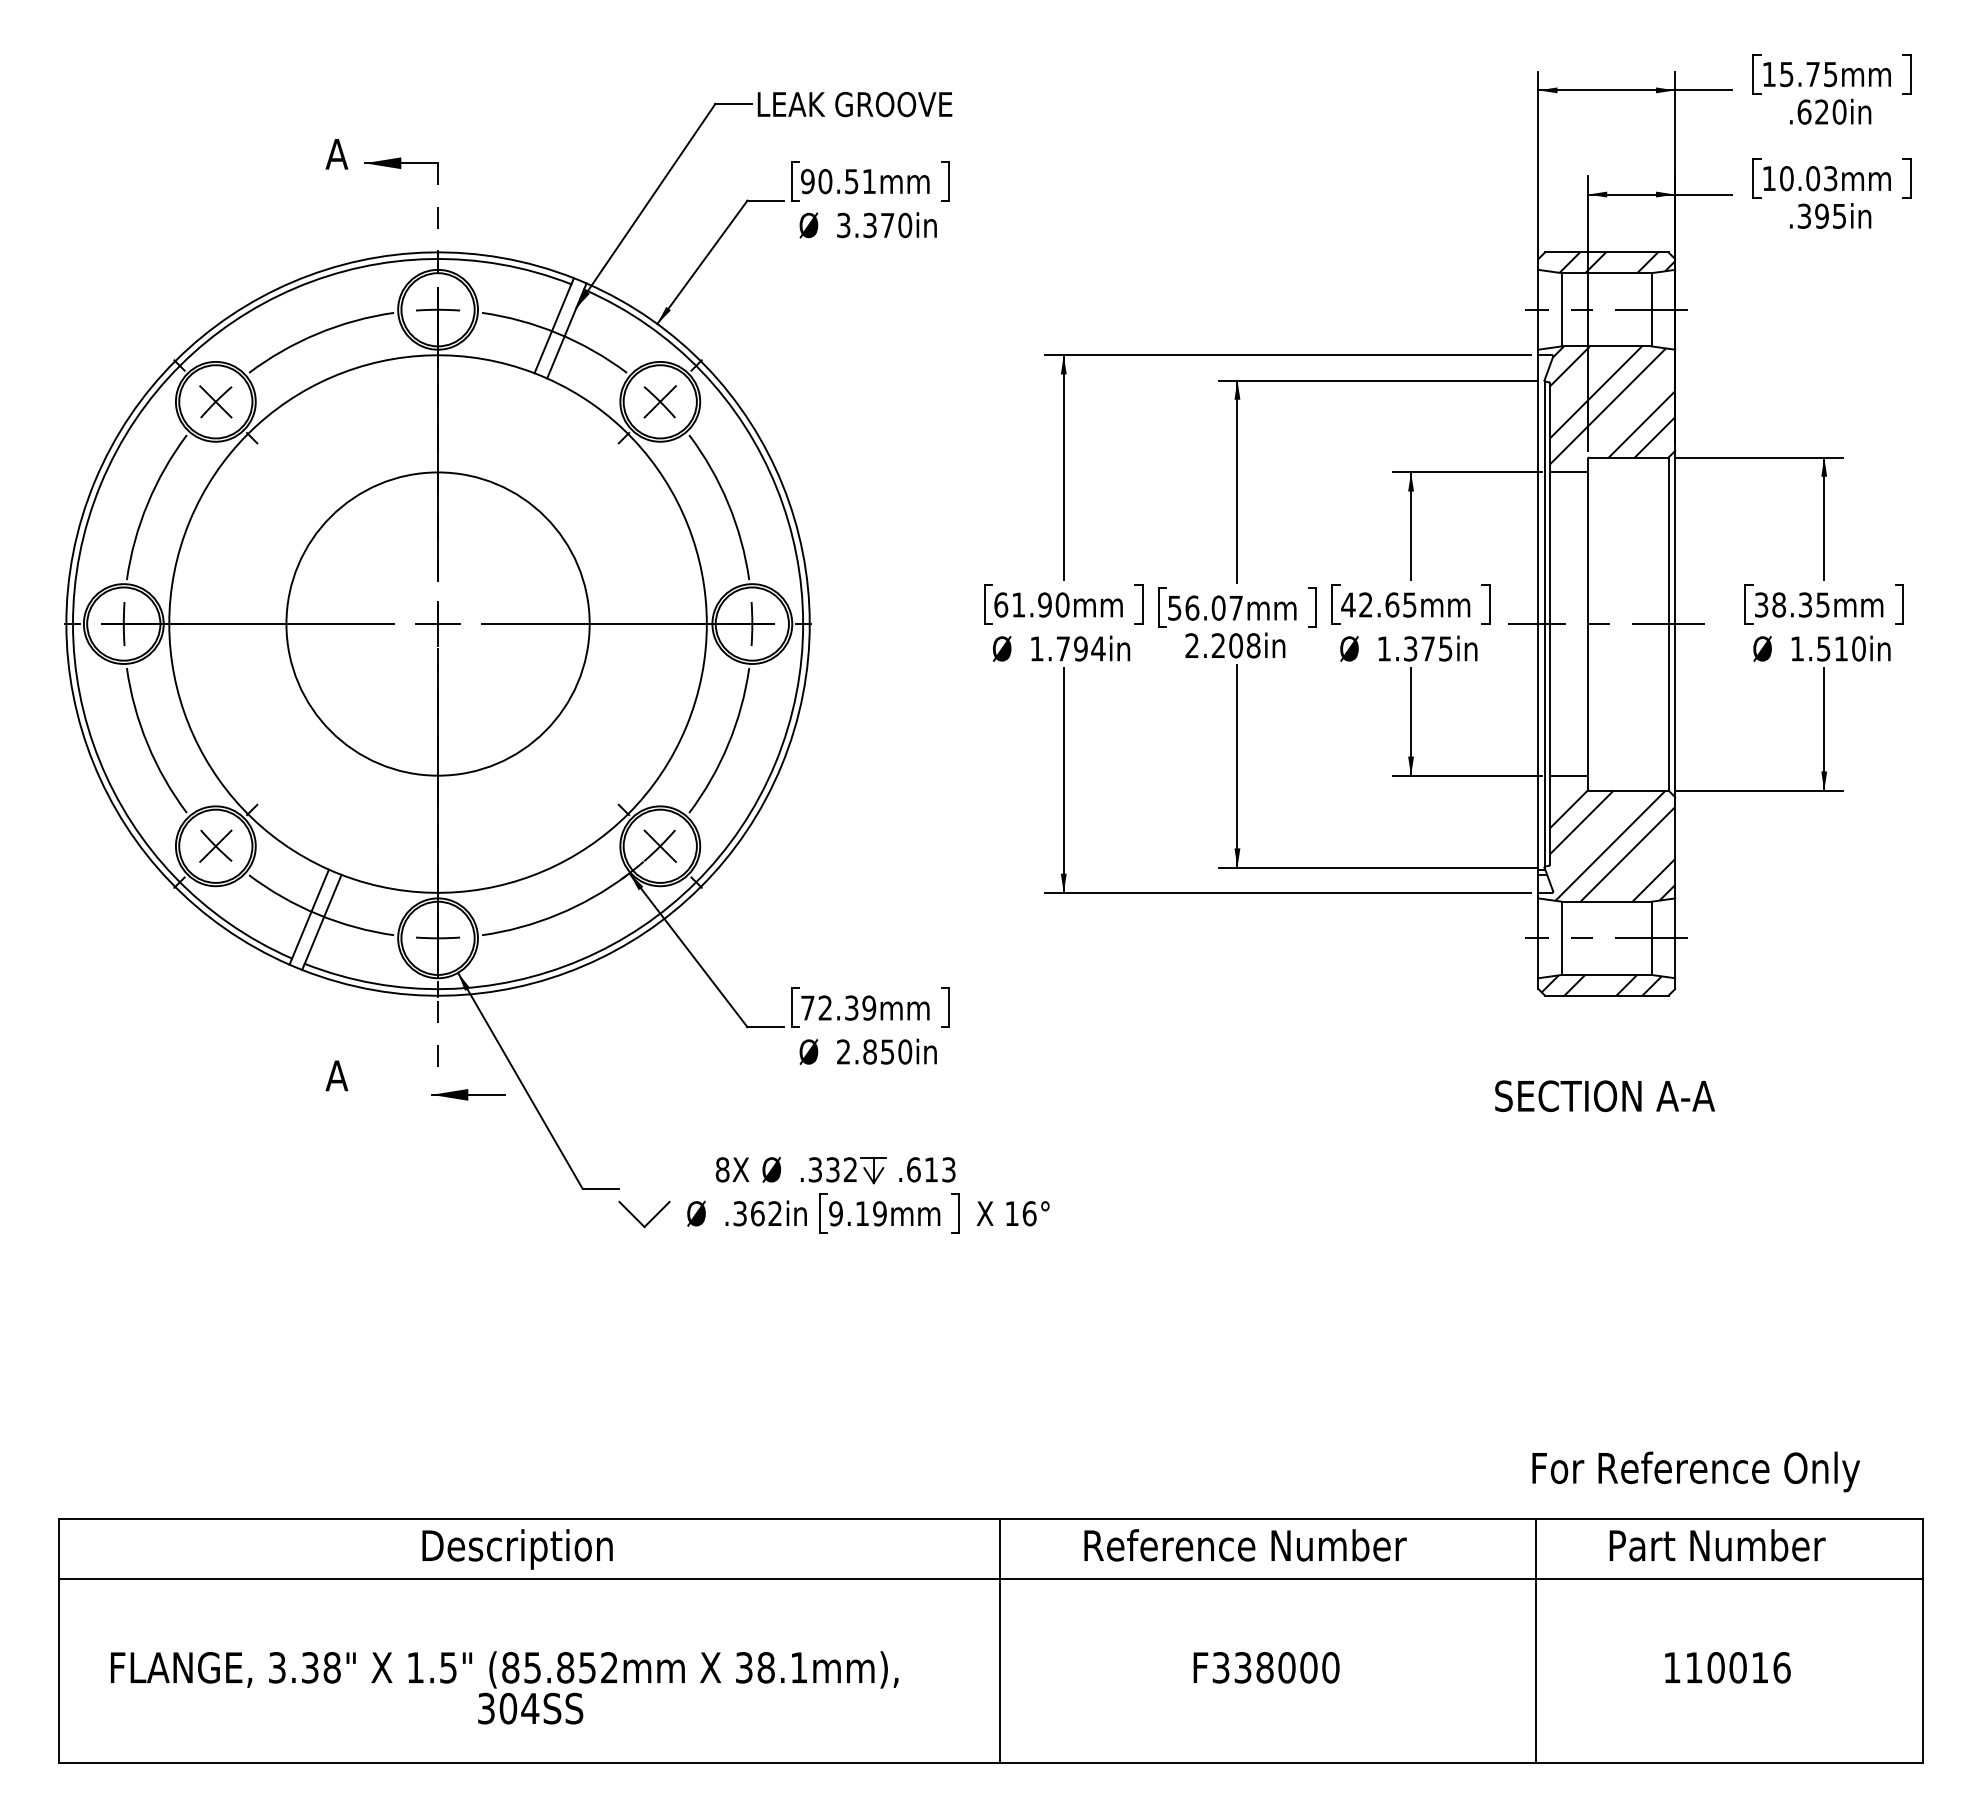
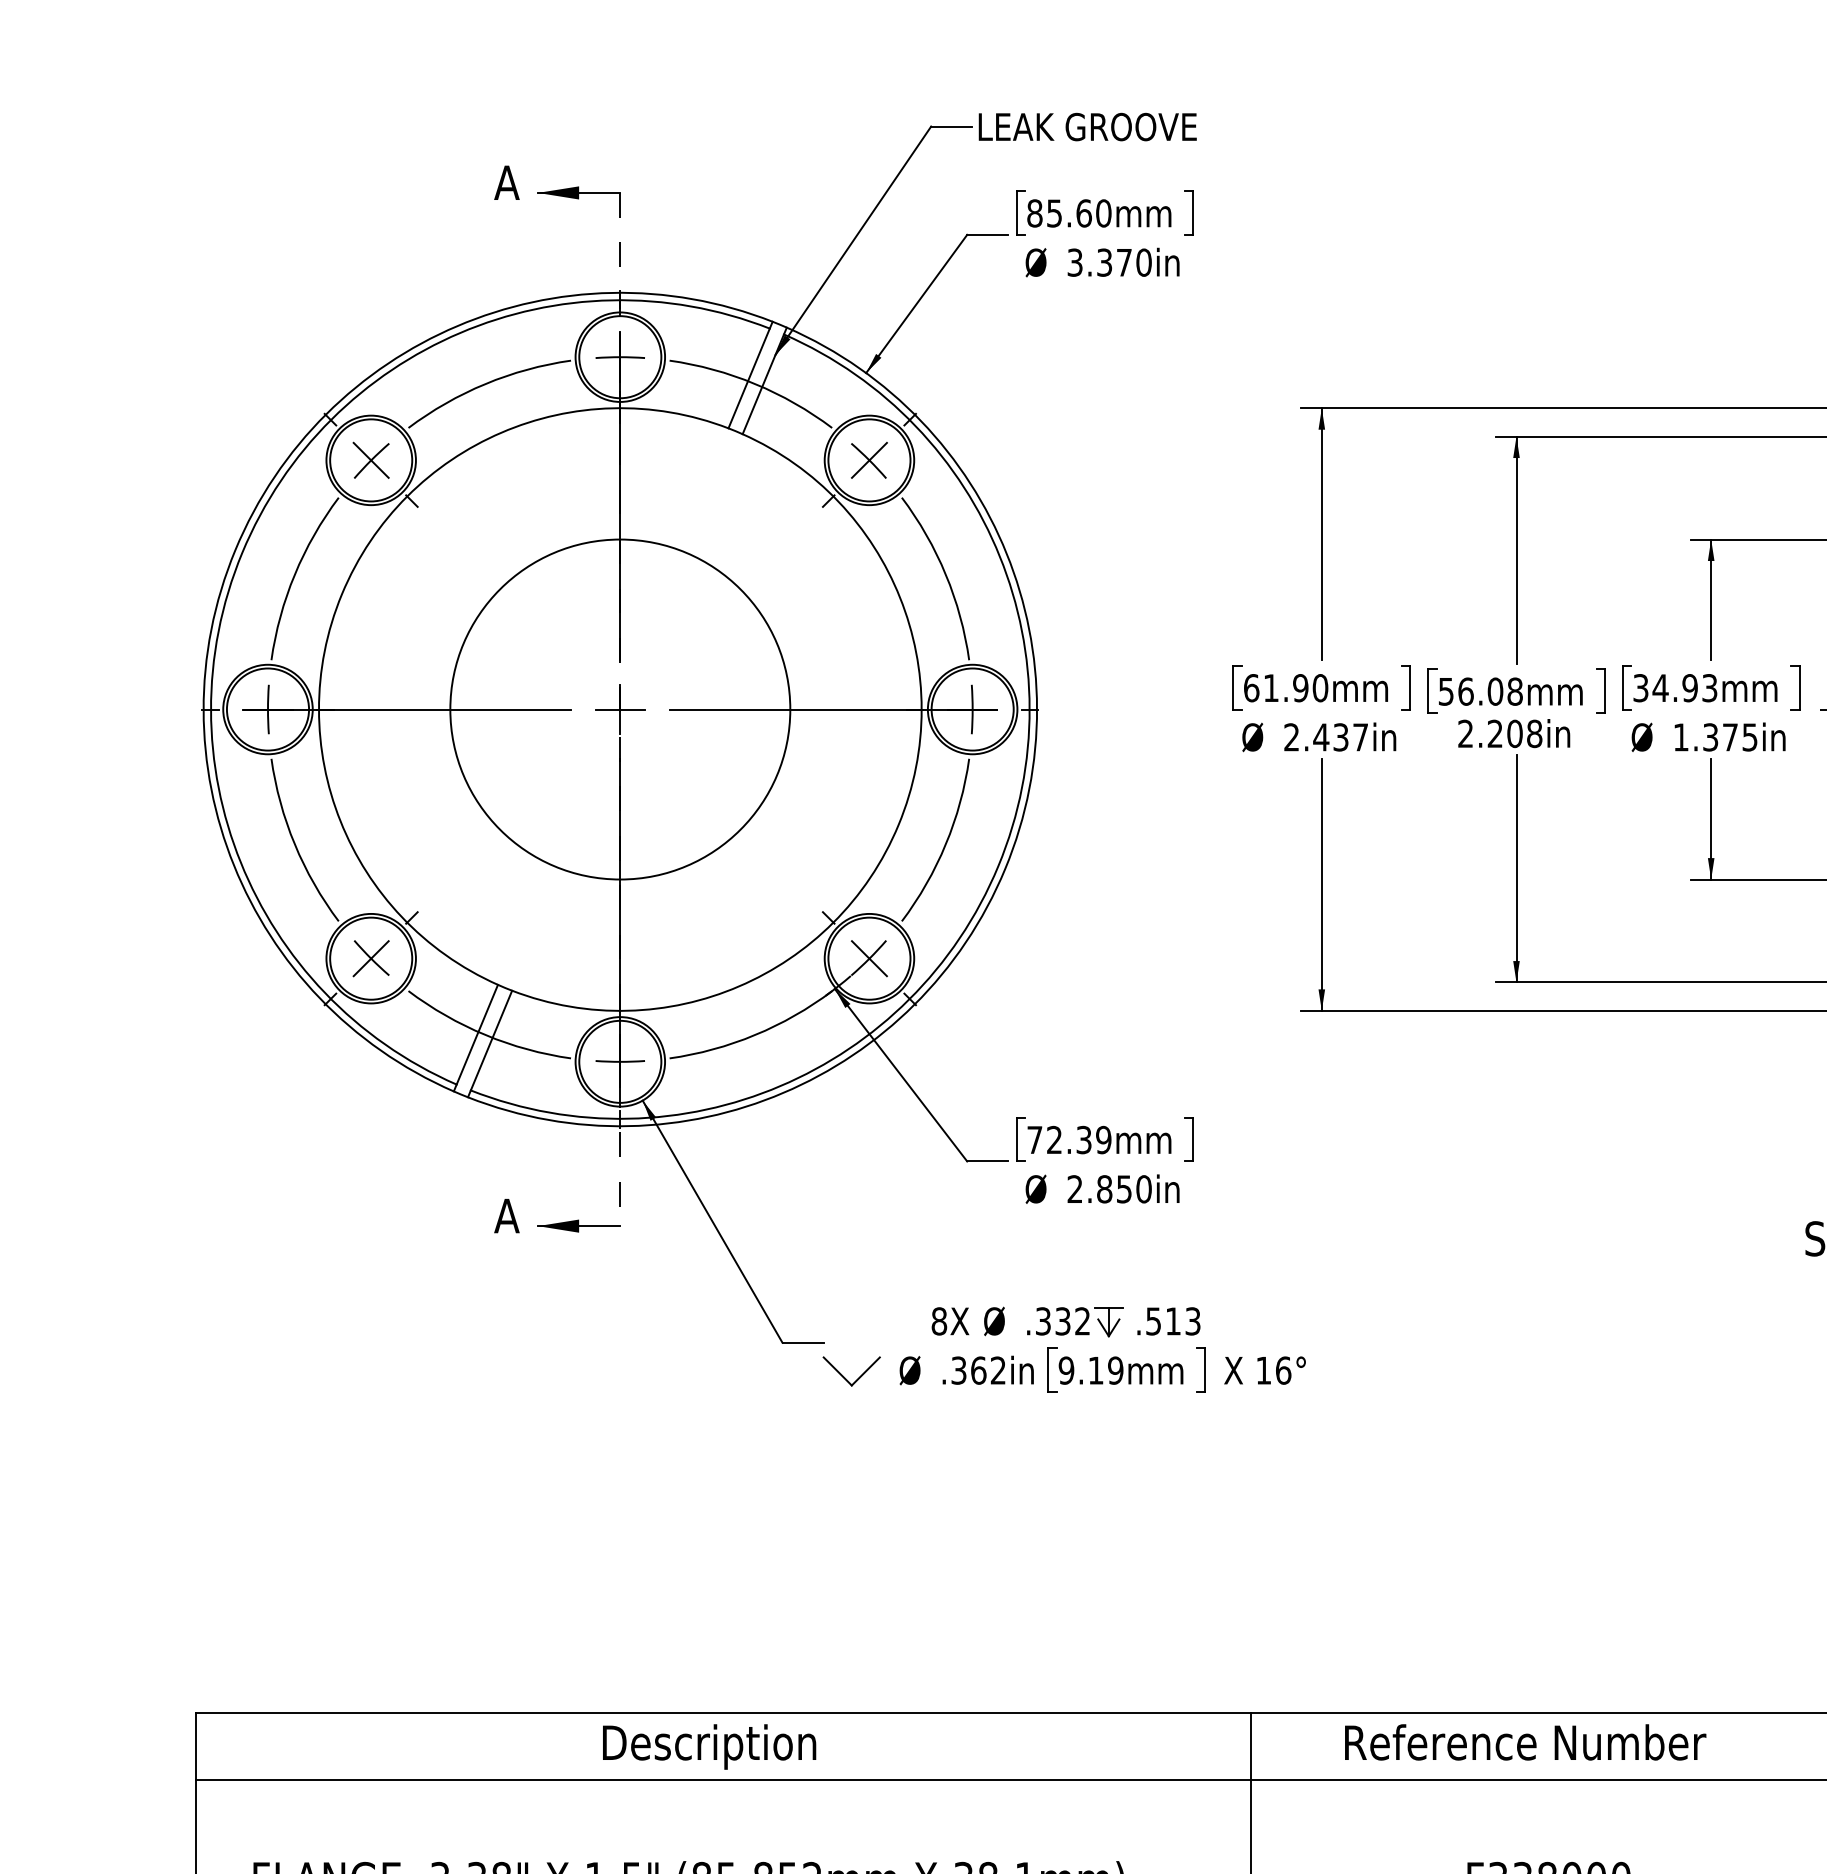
text: (838, 181) -> (1069, 213), 90.51mm -> 85.60mm
text: (1378, 604) -> (1674, 687), 42.65mm -> 34.93mm
text: (1236, 607) -> (1515, 690), 56.07mm -> 56.08mm
text: (1067, 648) -> (1325, 736), 1.794in -> 2.437in
part: (468, 1094) -> (579, 1225), moved
text: (913, 1169) -> (1153, 1321), .613 -> .513

